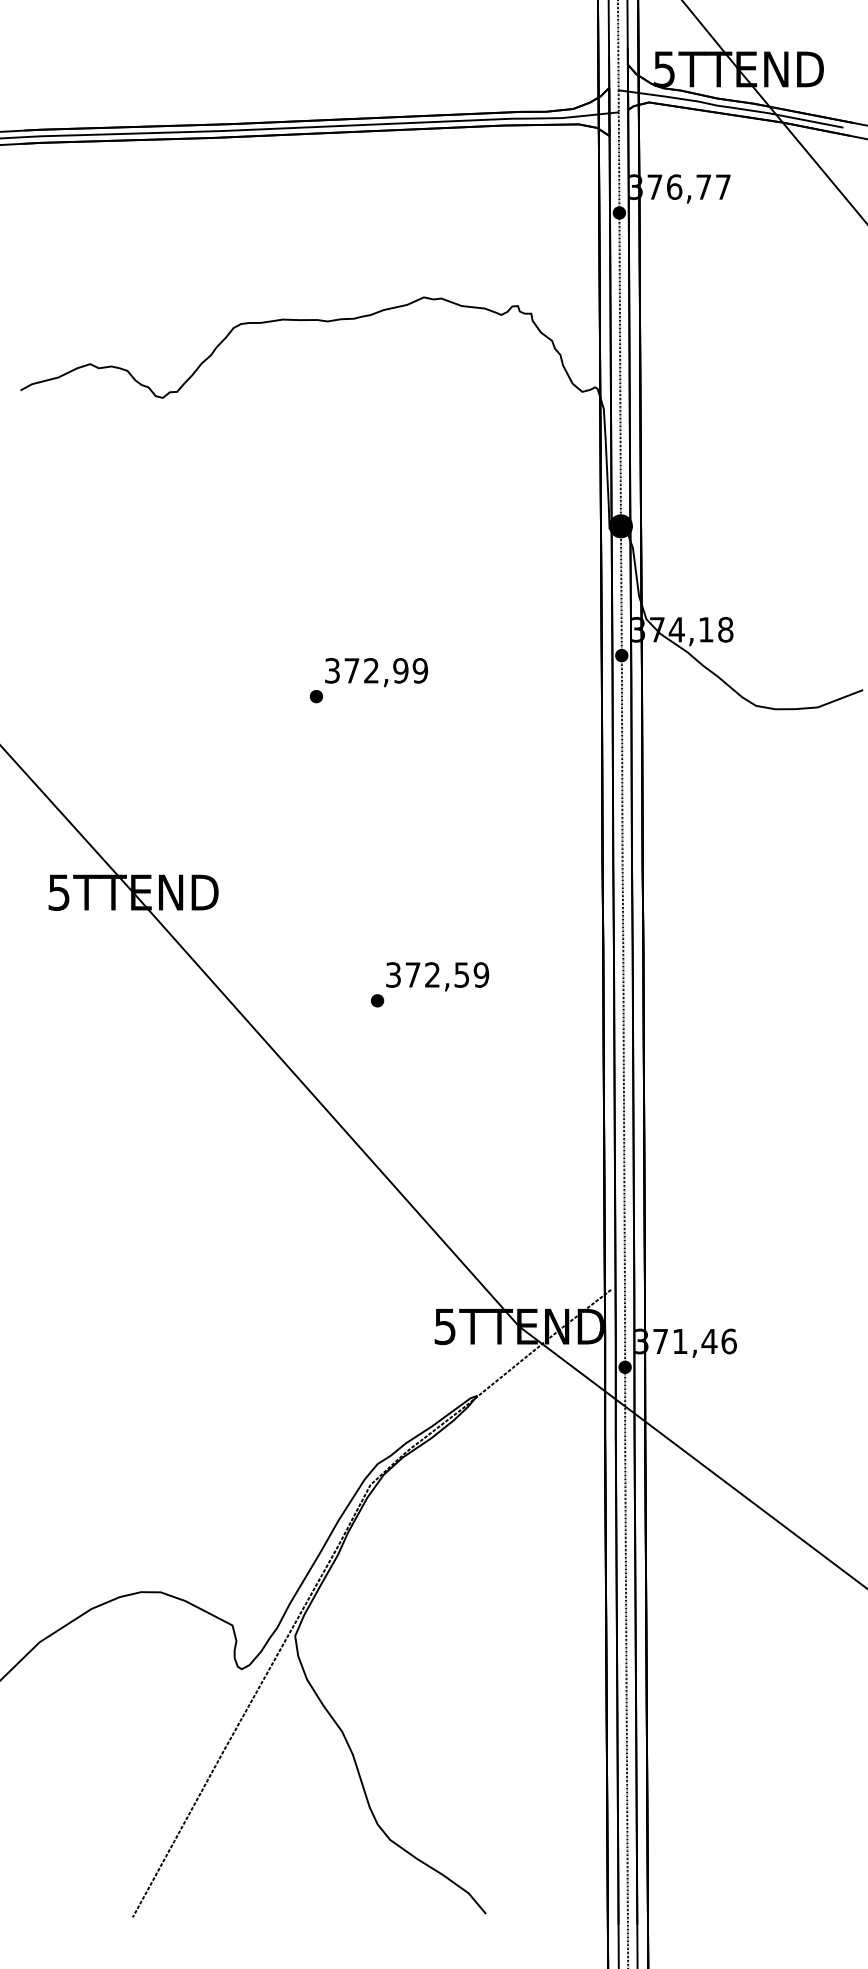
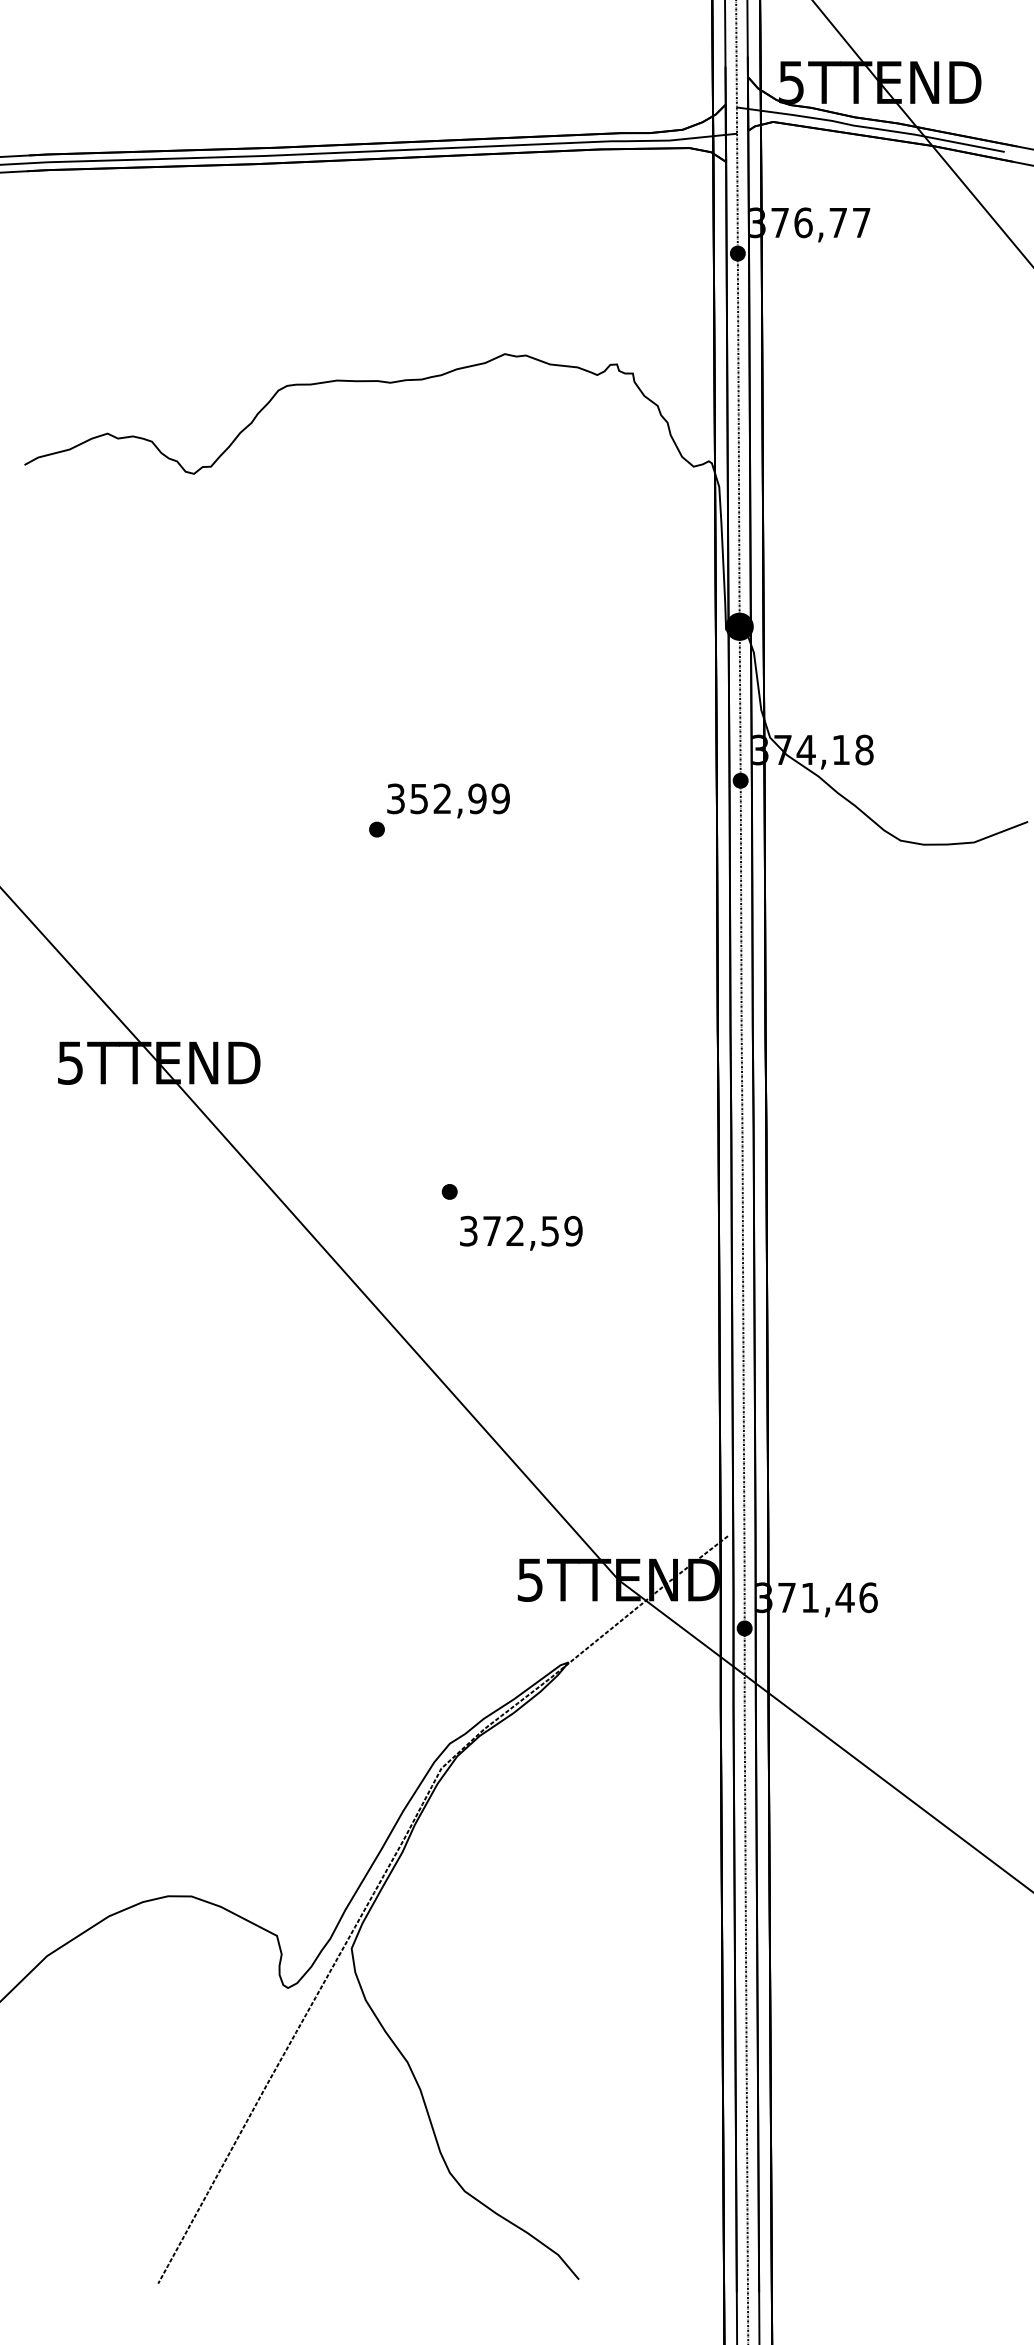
text: (351, 671) -> (418, 799), 372,99 -> 352,99
text: (437, 976) -> (521, 1232), moved

